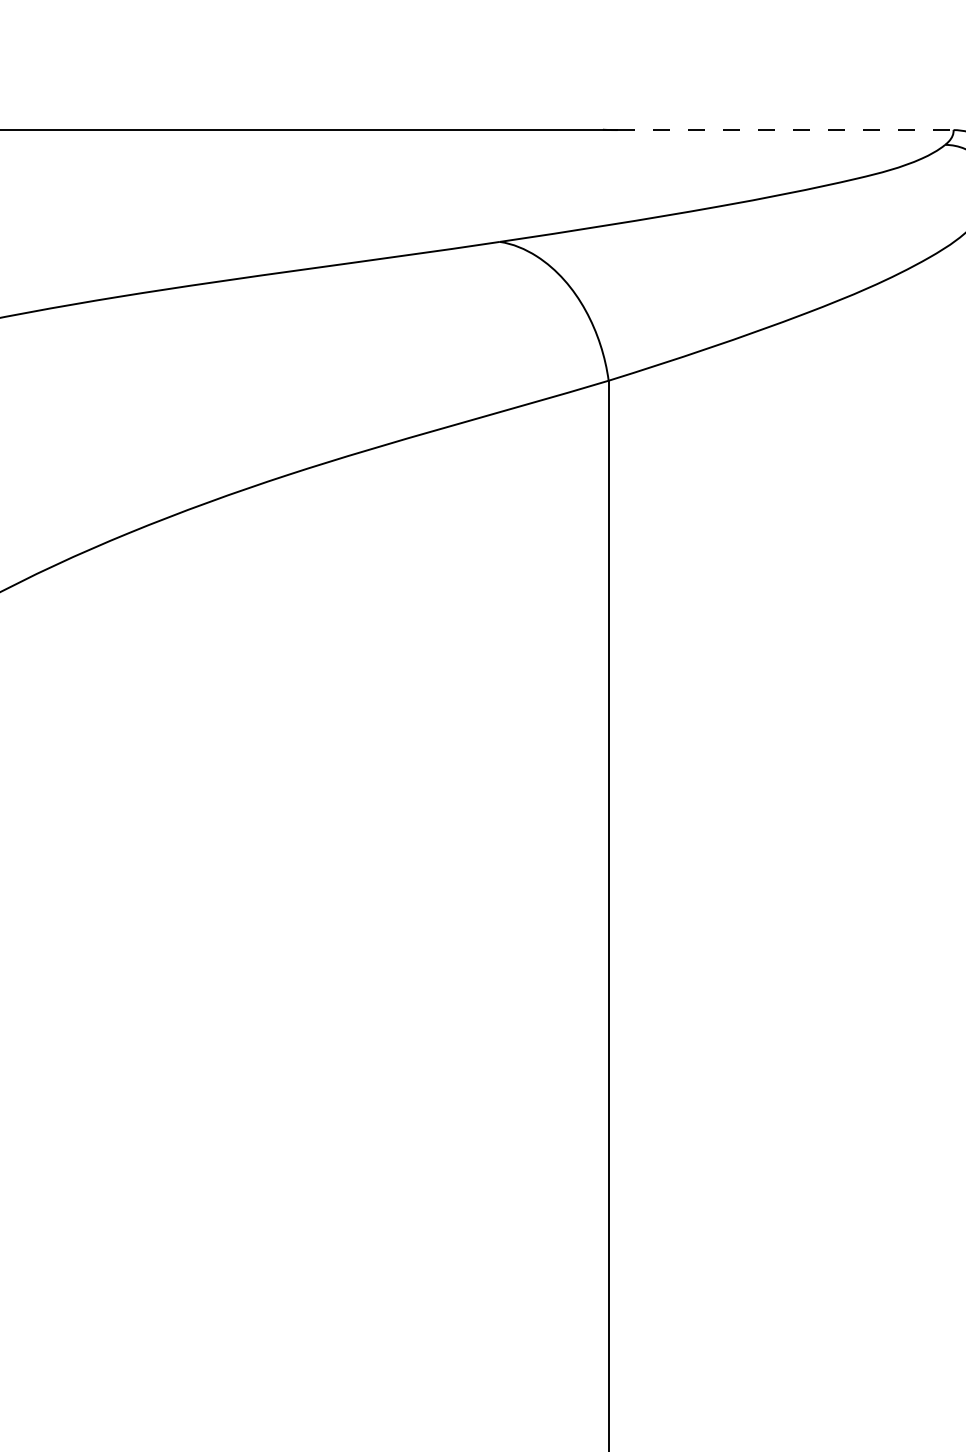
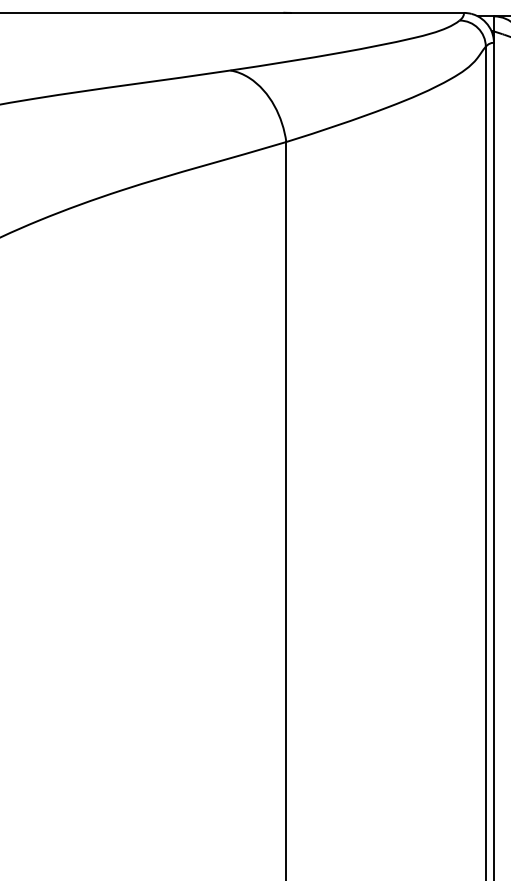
line: (785, 129) -> (377, 12), dashed -> solid

